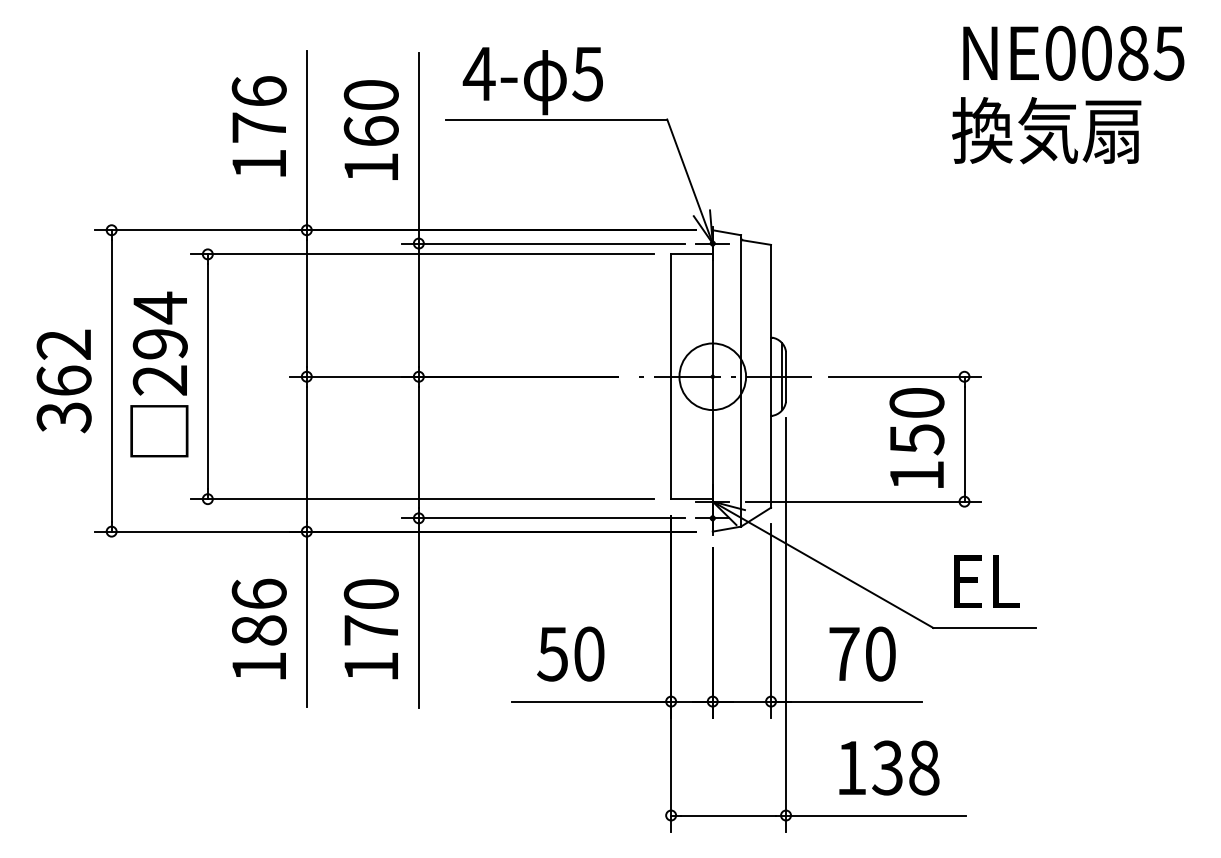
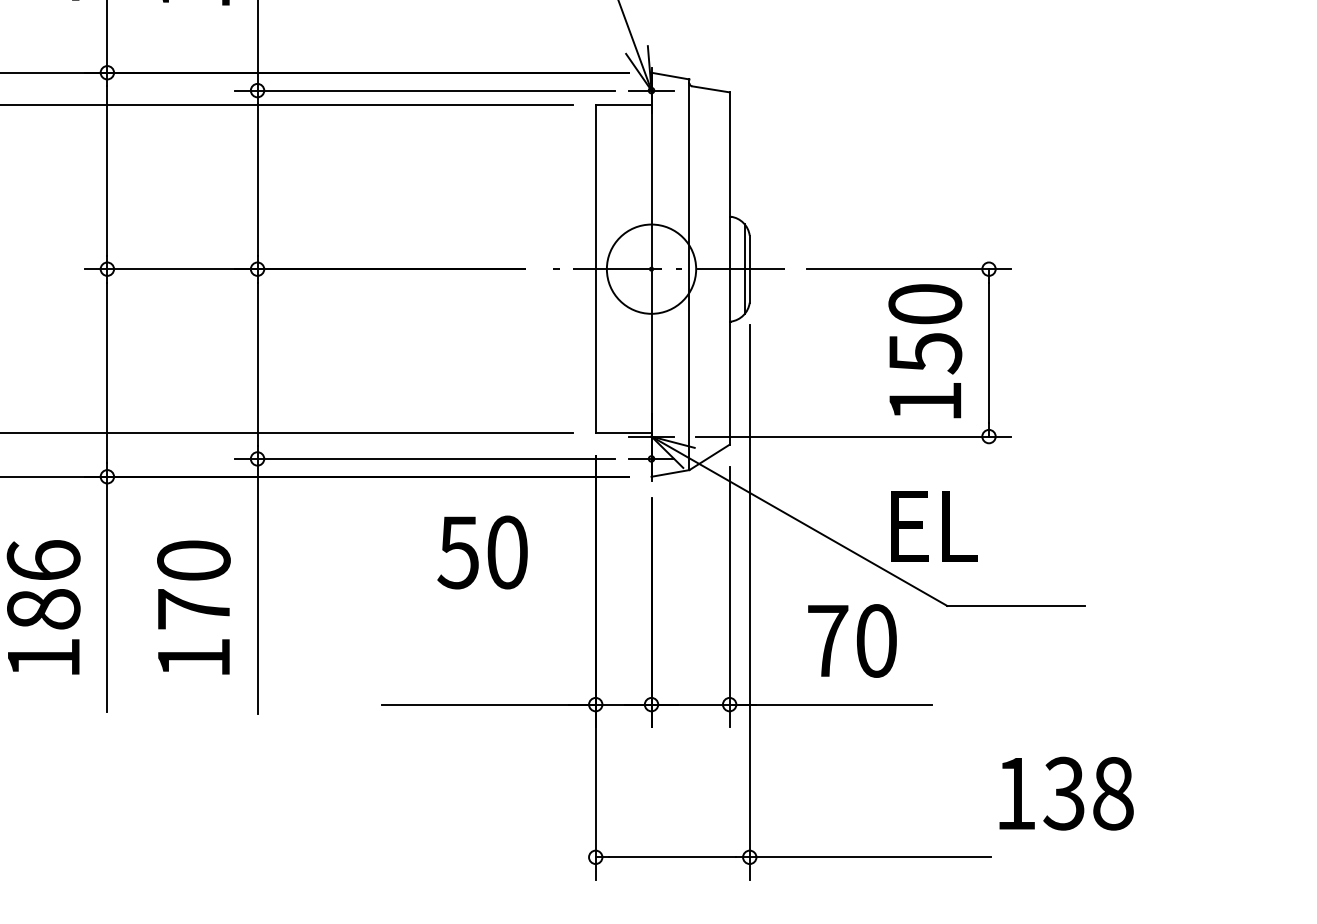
text: (986, 581) -> (934, 526), moved
text: (570, 653) -> (482, 551), moved
text: (889, 767) -> (1066, 792), moved

